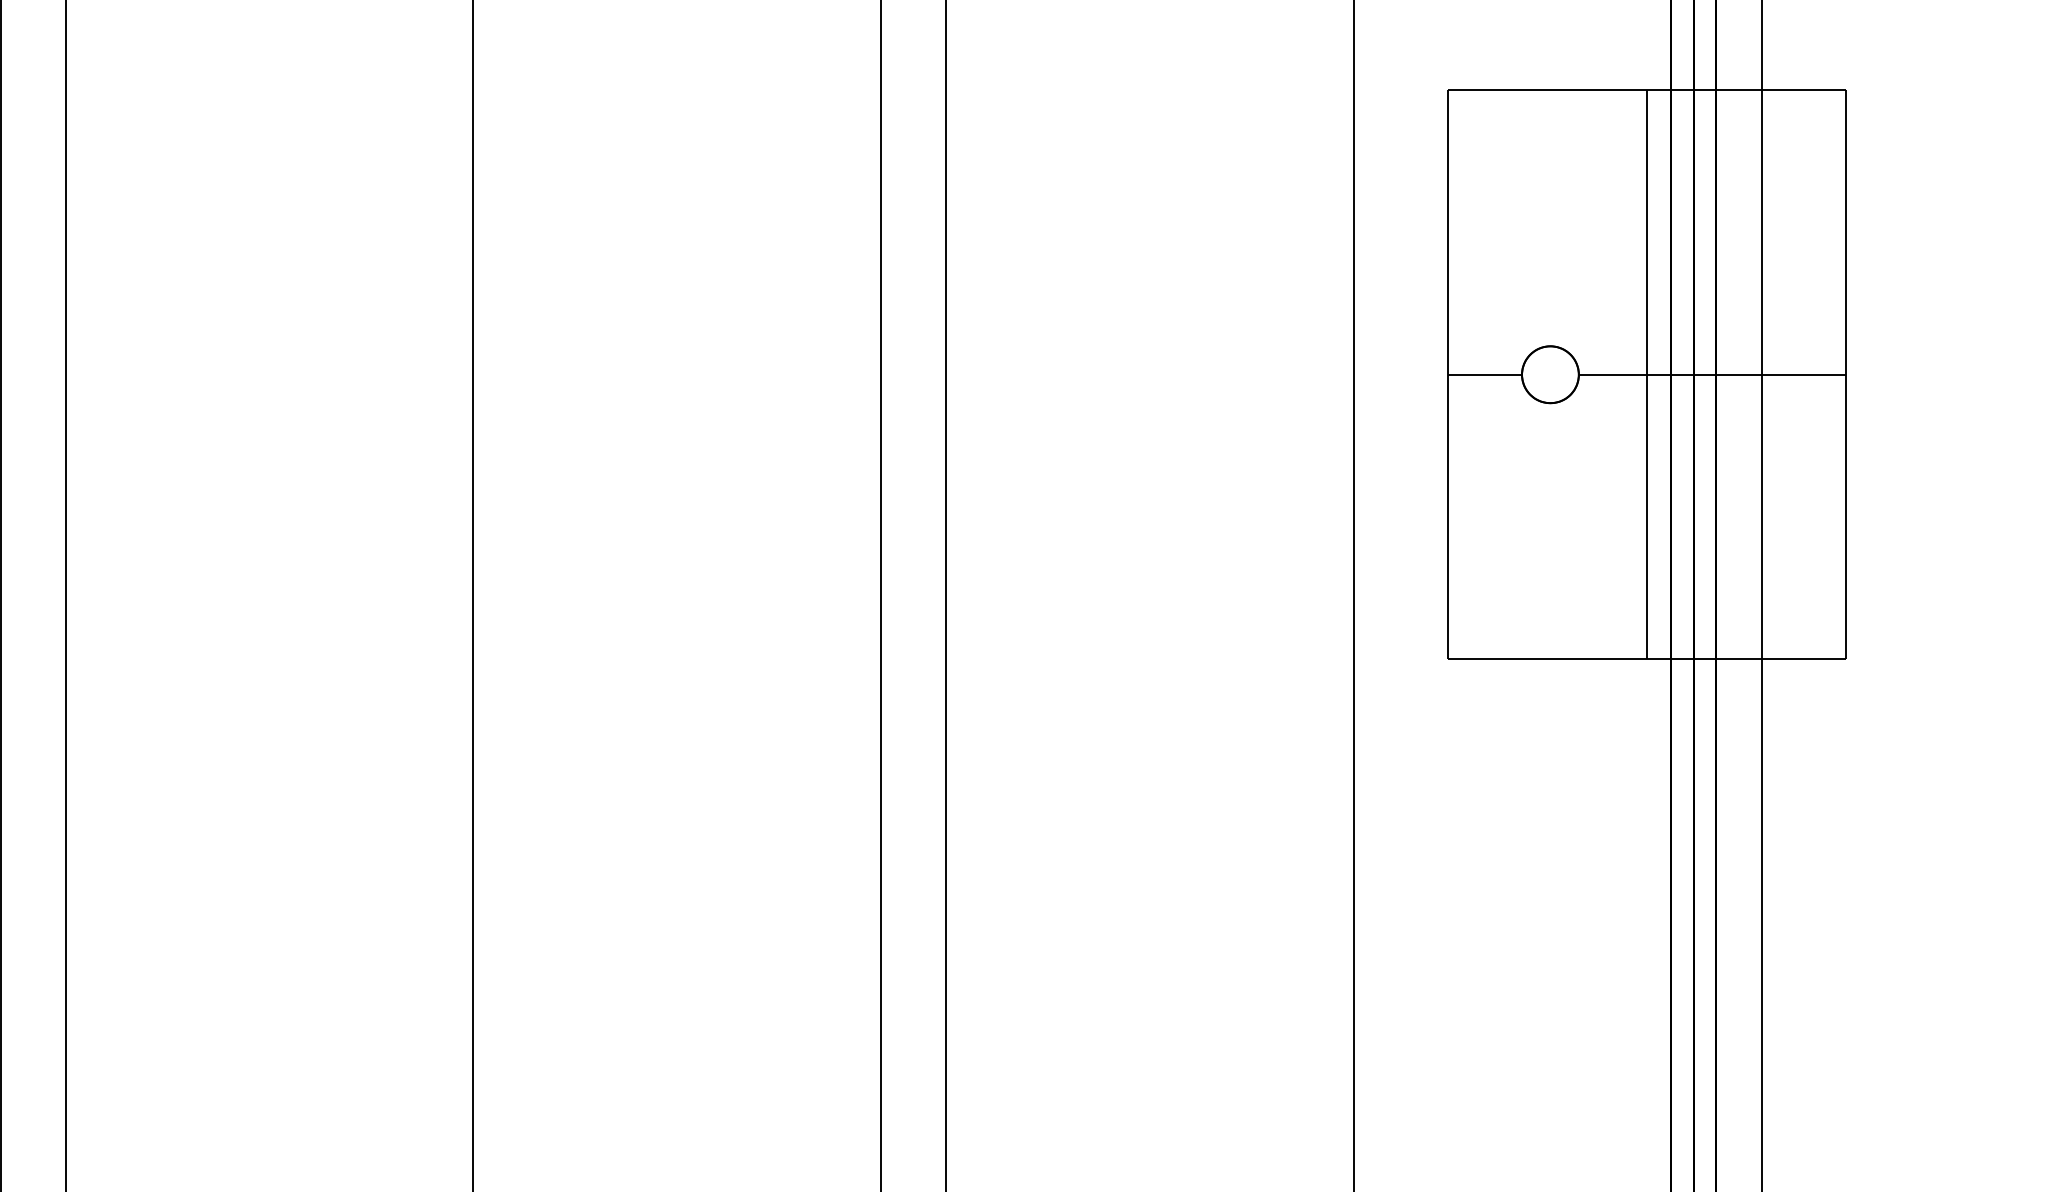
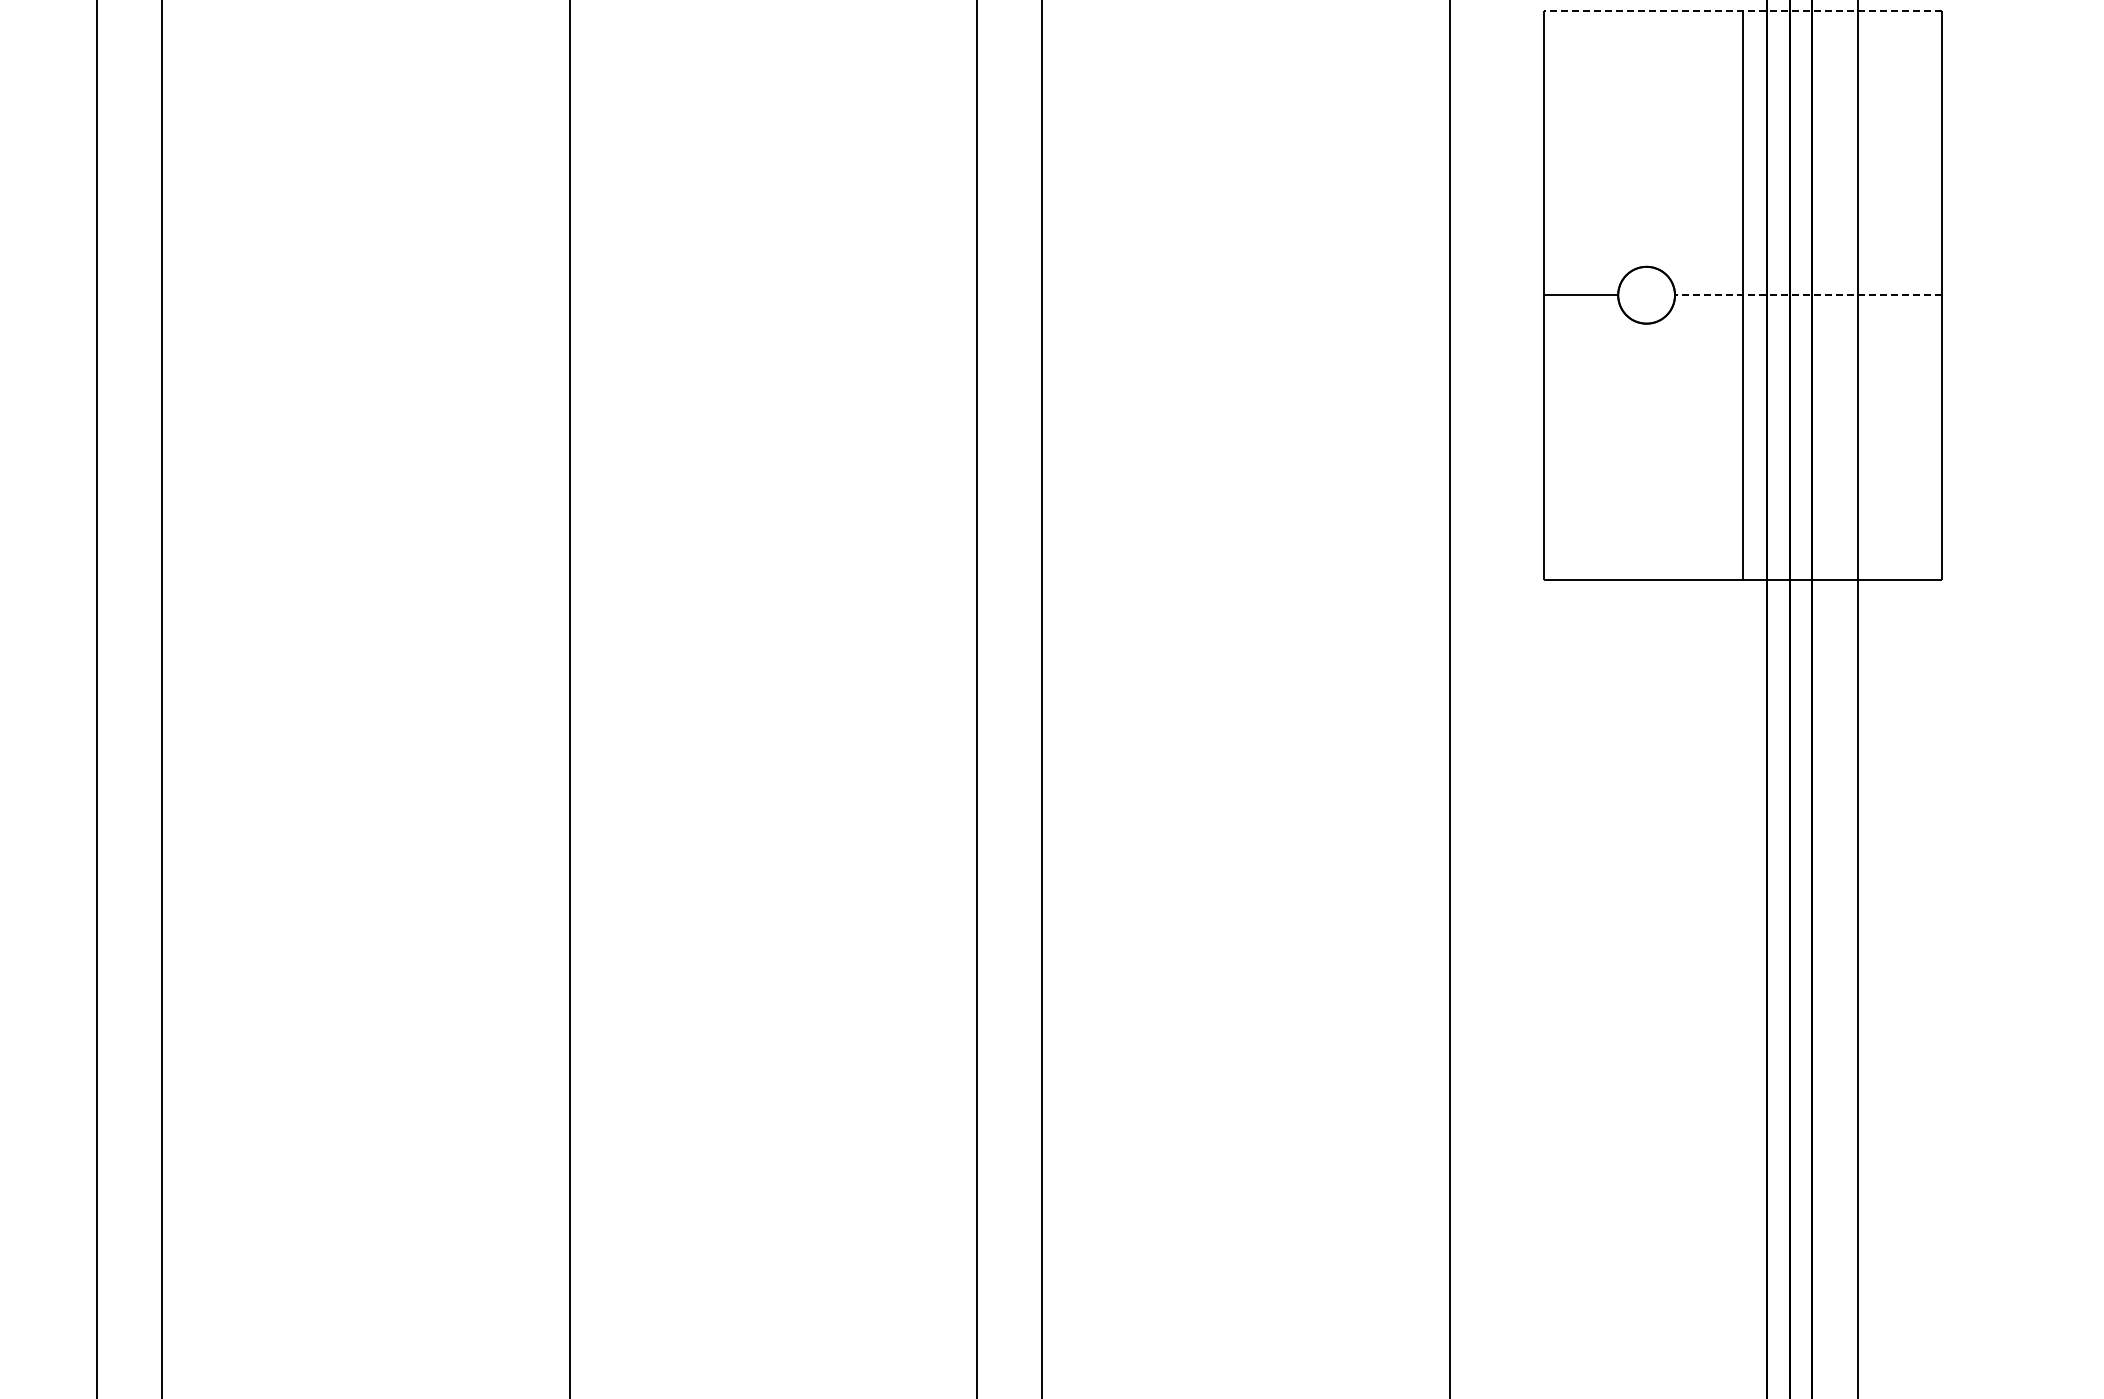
line: (1646, 89) -> (1742, 10), solid -> dashed
line: (1712, 374) -> (1808, 295), solid -> dashed

